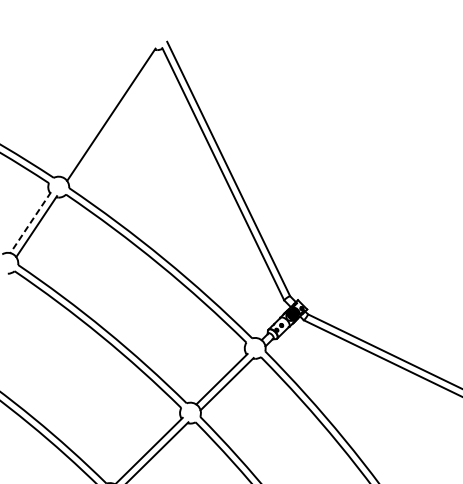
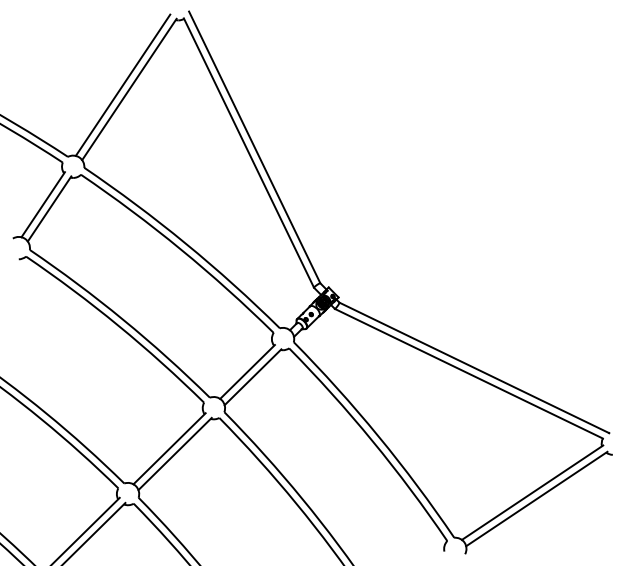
line: (104, 110) -> (122, 84), added
line: (30, 223) -> (42, 205), dashed -> solid

